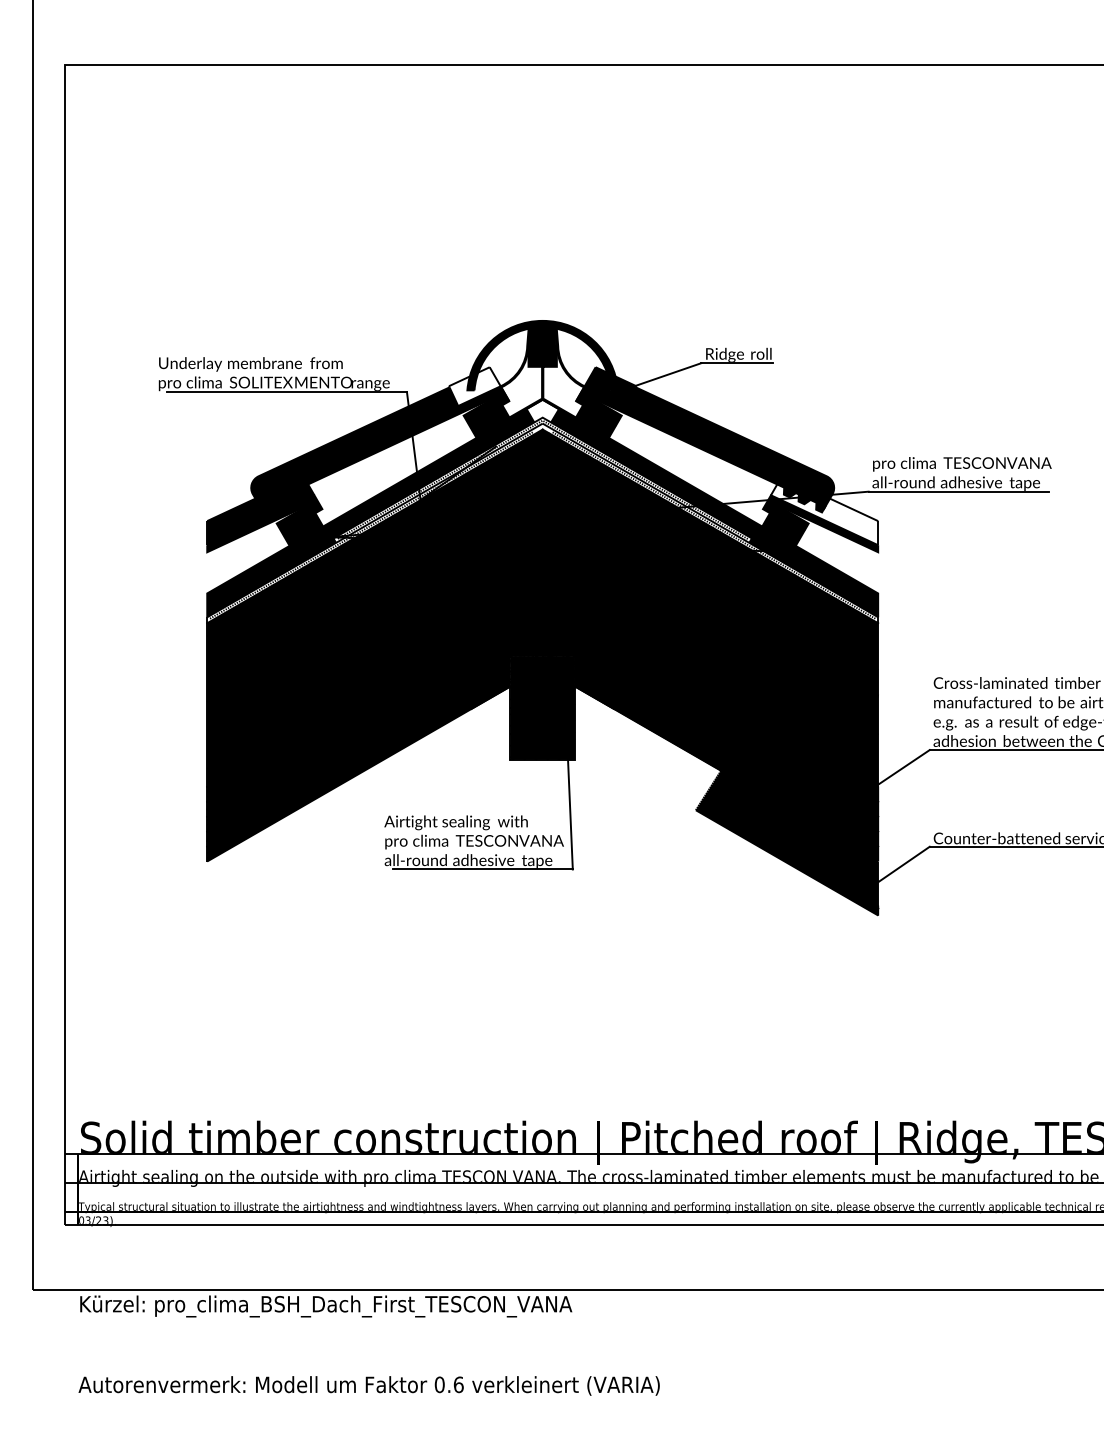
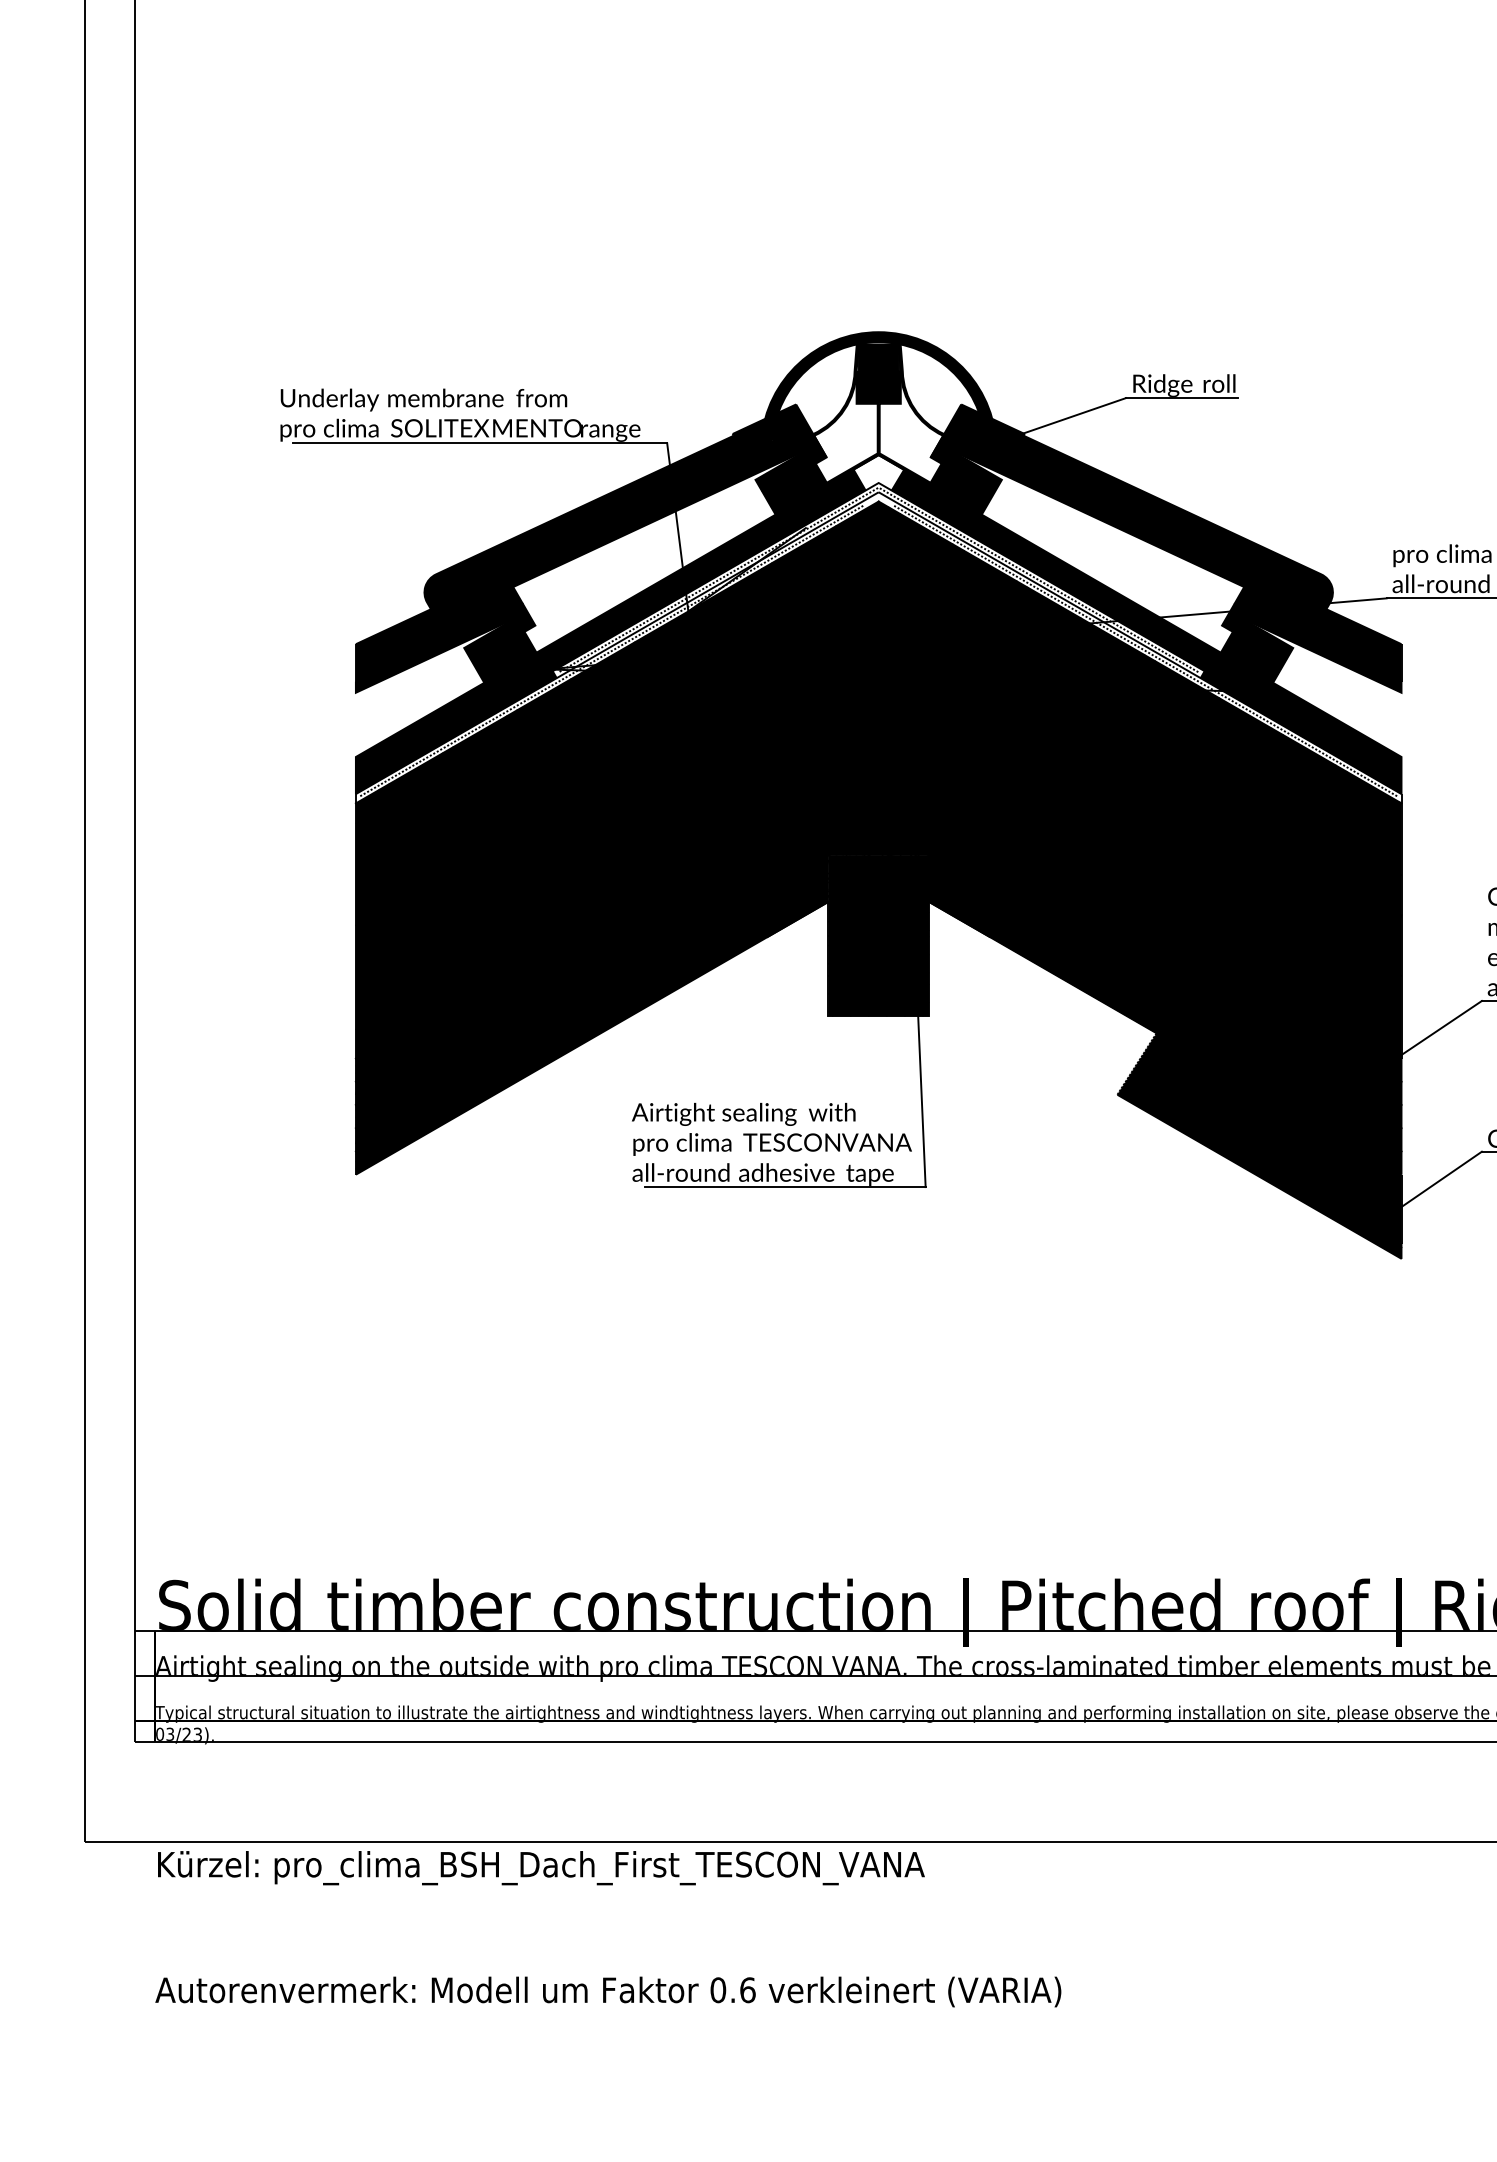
fill: (474, 386) -> (772, 434), added
fill: (824, 514) -> (1317, 633), added

